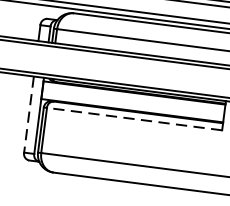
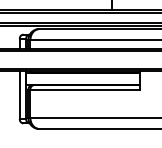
line: (28, 115) -> (19, 95), dashed -> solid
line: (134, 119) -> (85, 89), dashed -> solid

